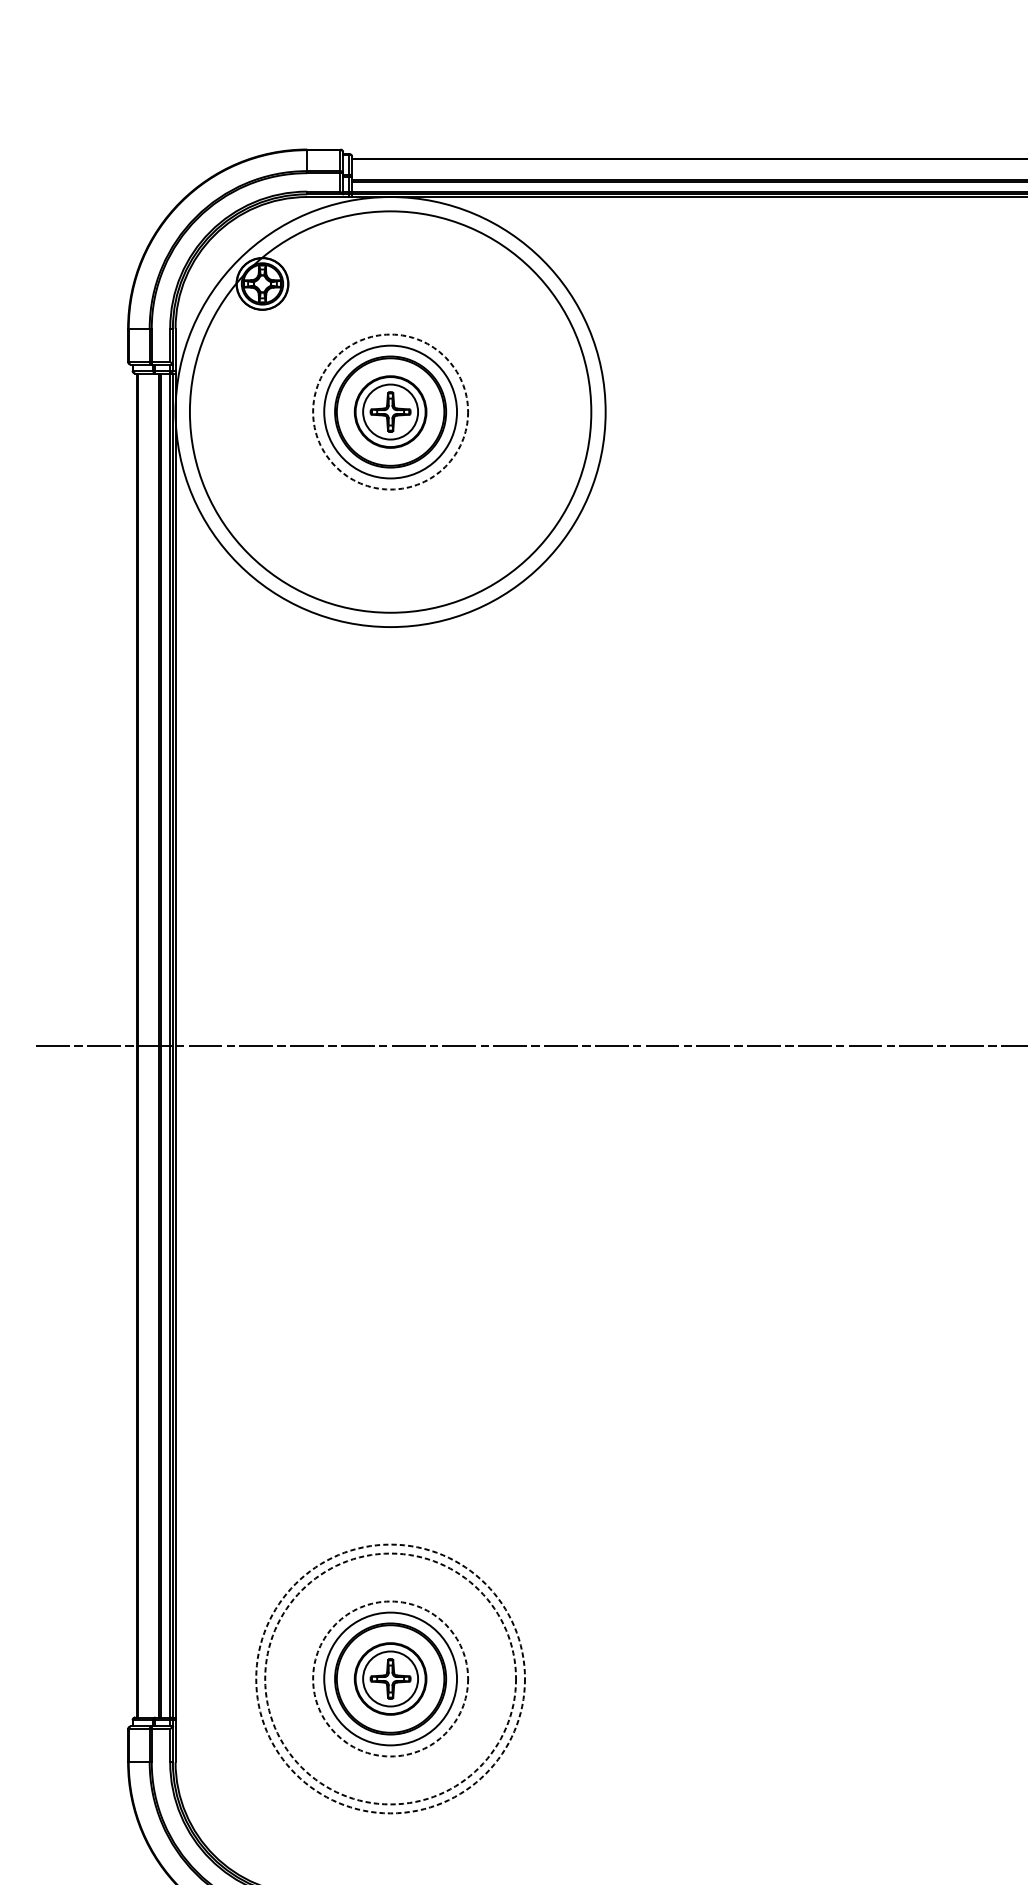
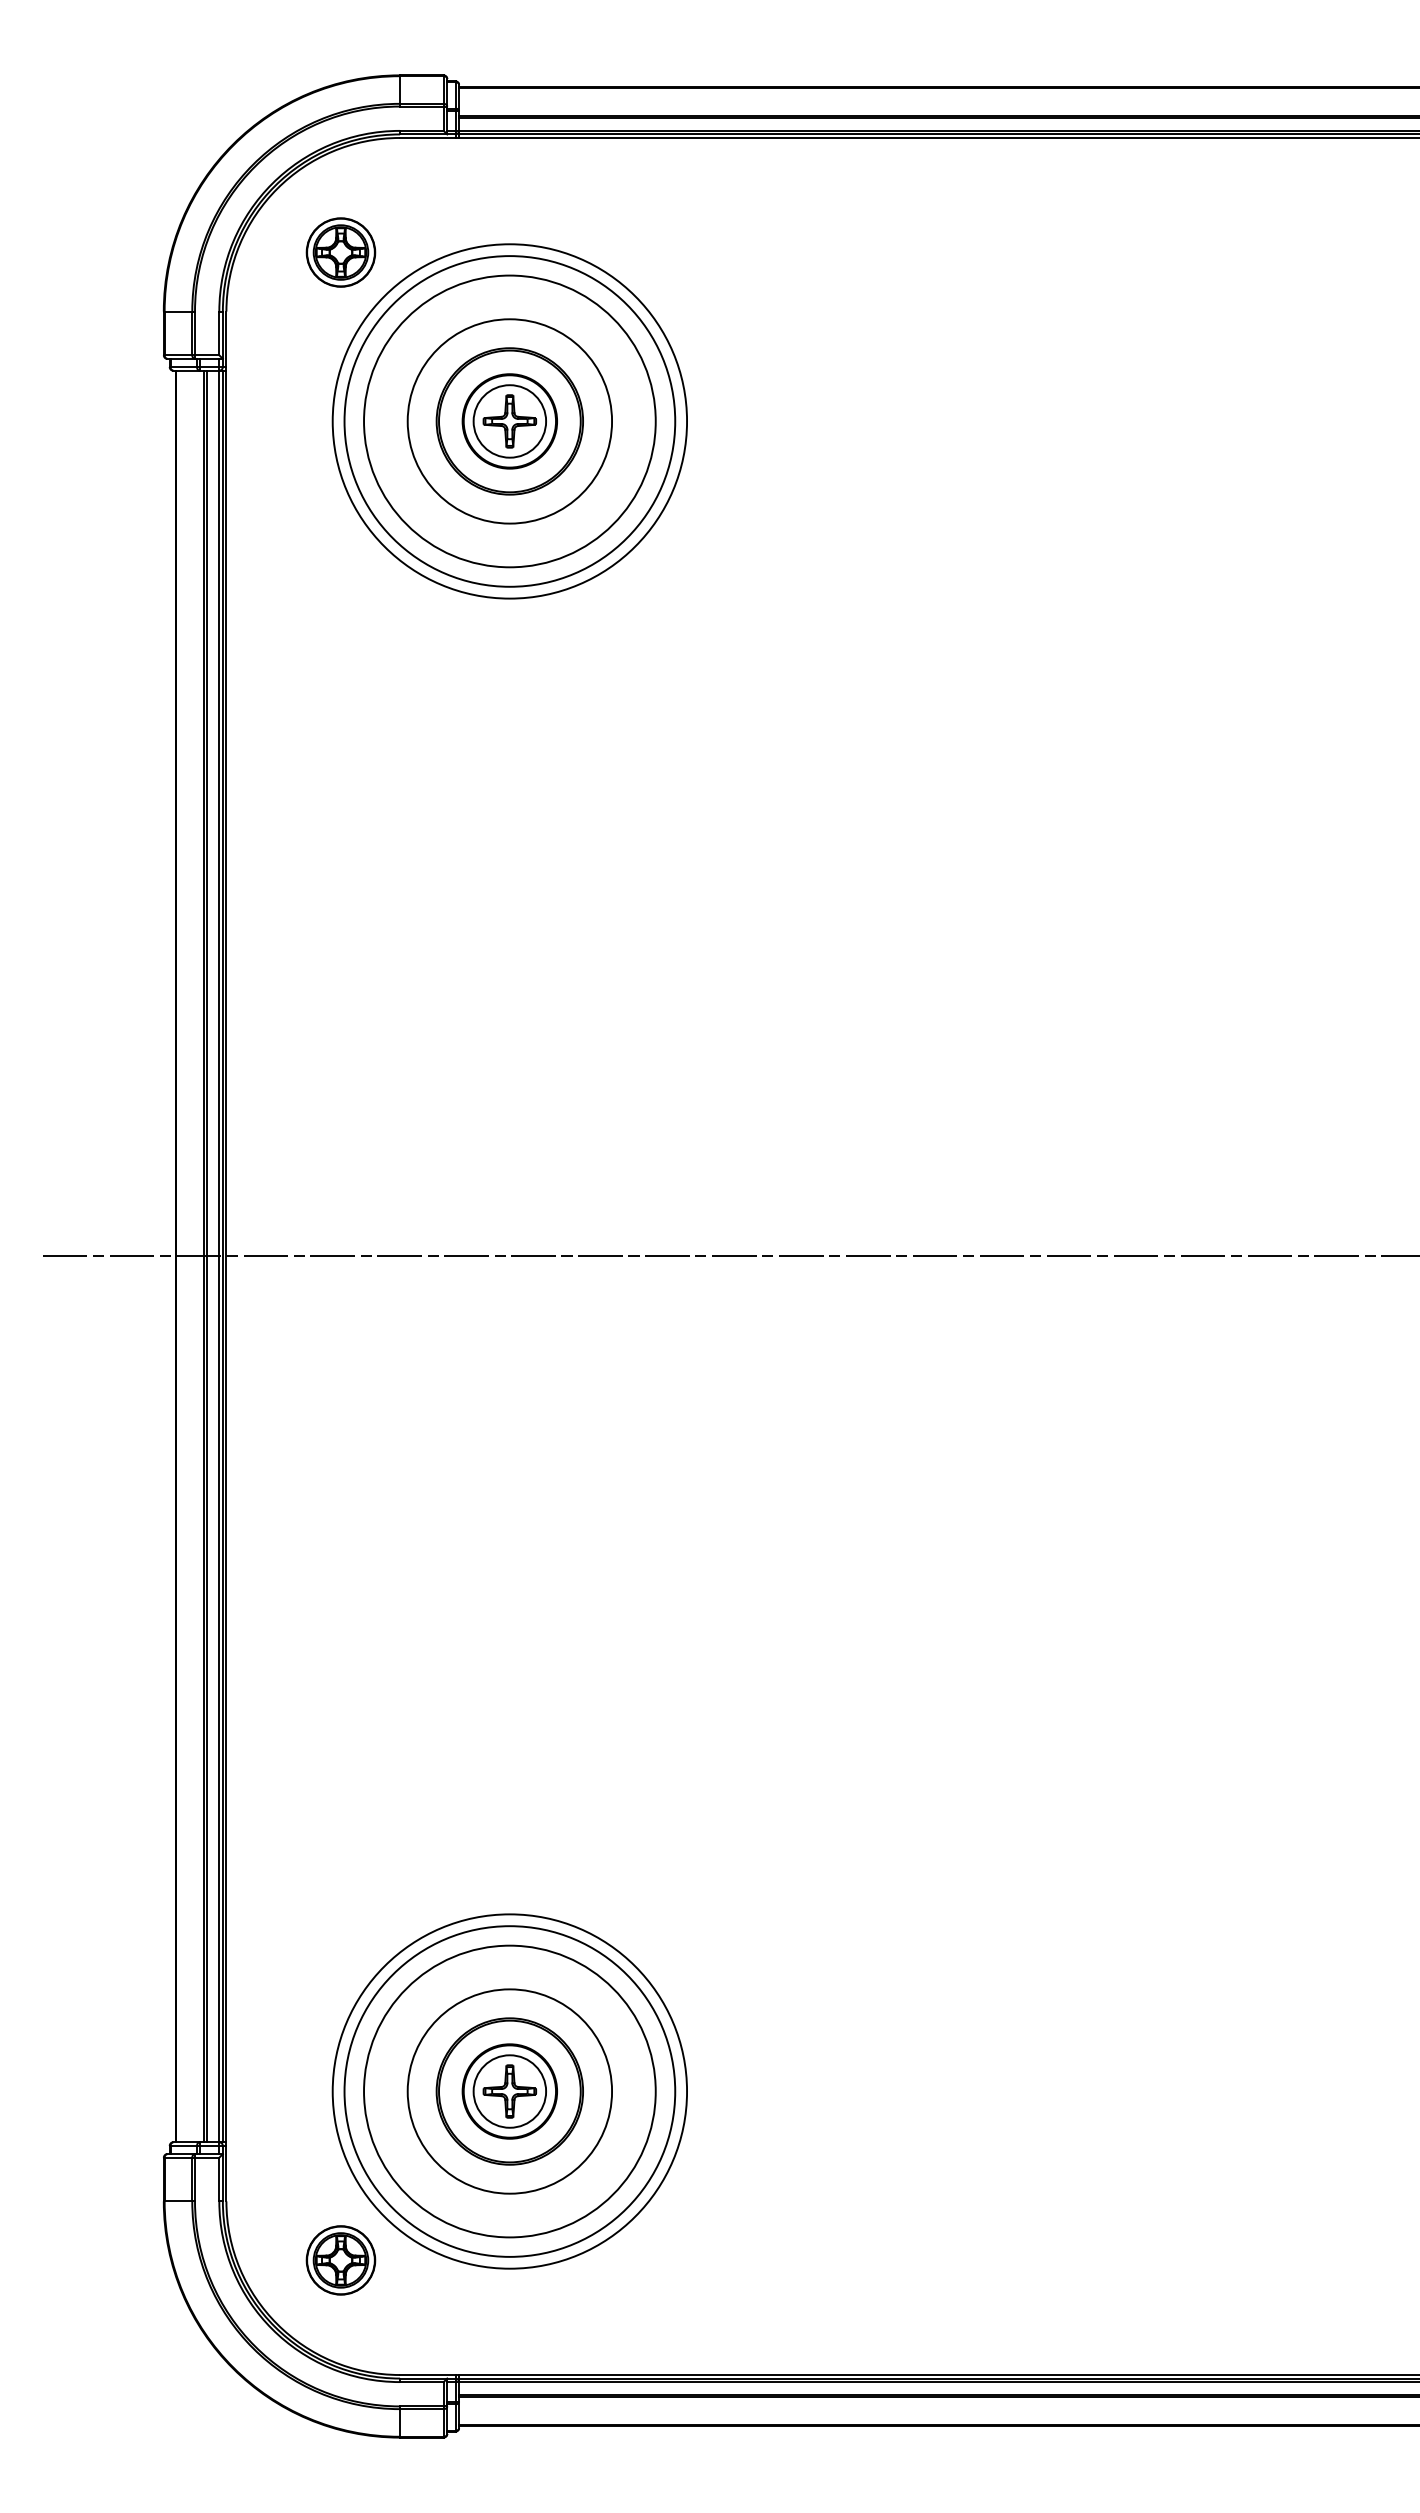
circle: (390, 412) -> (509, 421), dashed -> solid
circle: (390, 412) -> (509, 421), size x0.62
circle: (390, 412) -> (509, 421), size x0.62
circle: (390, 412) -> (509, 421), size x1.67
circle: (390, 1678) -> (509, 2091), dashed -> solid
circle: (390, 1678) -> (509, 2091), dashed -> solid
circle: (390, 1678) -> (509, 2091), dashed -> solid
circle: (390, 1678) -> (509, 2091), size x1.67
part: (262, 1807) -> (340, 2260), added

